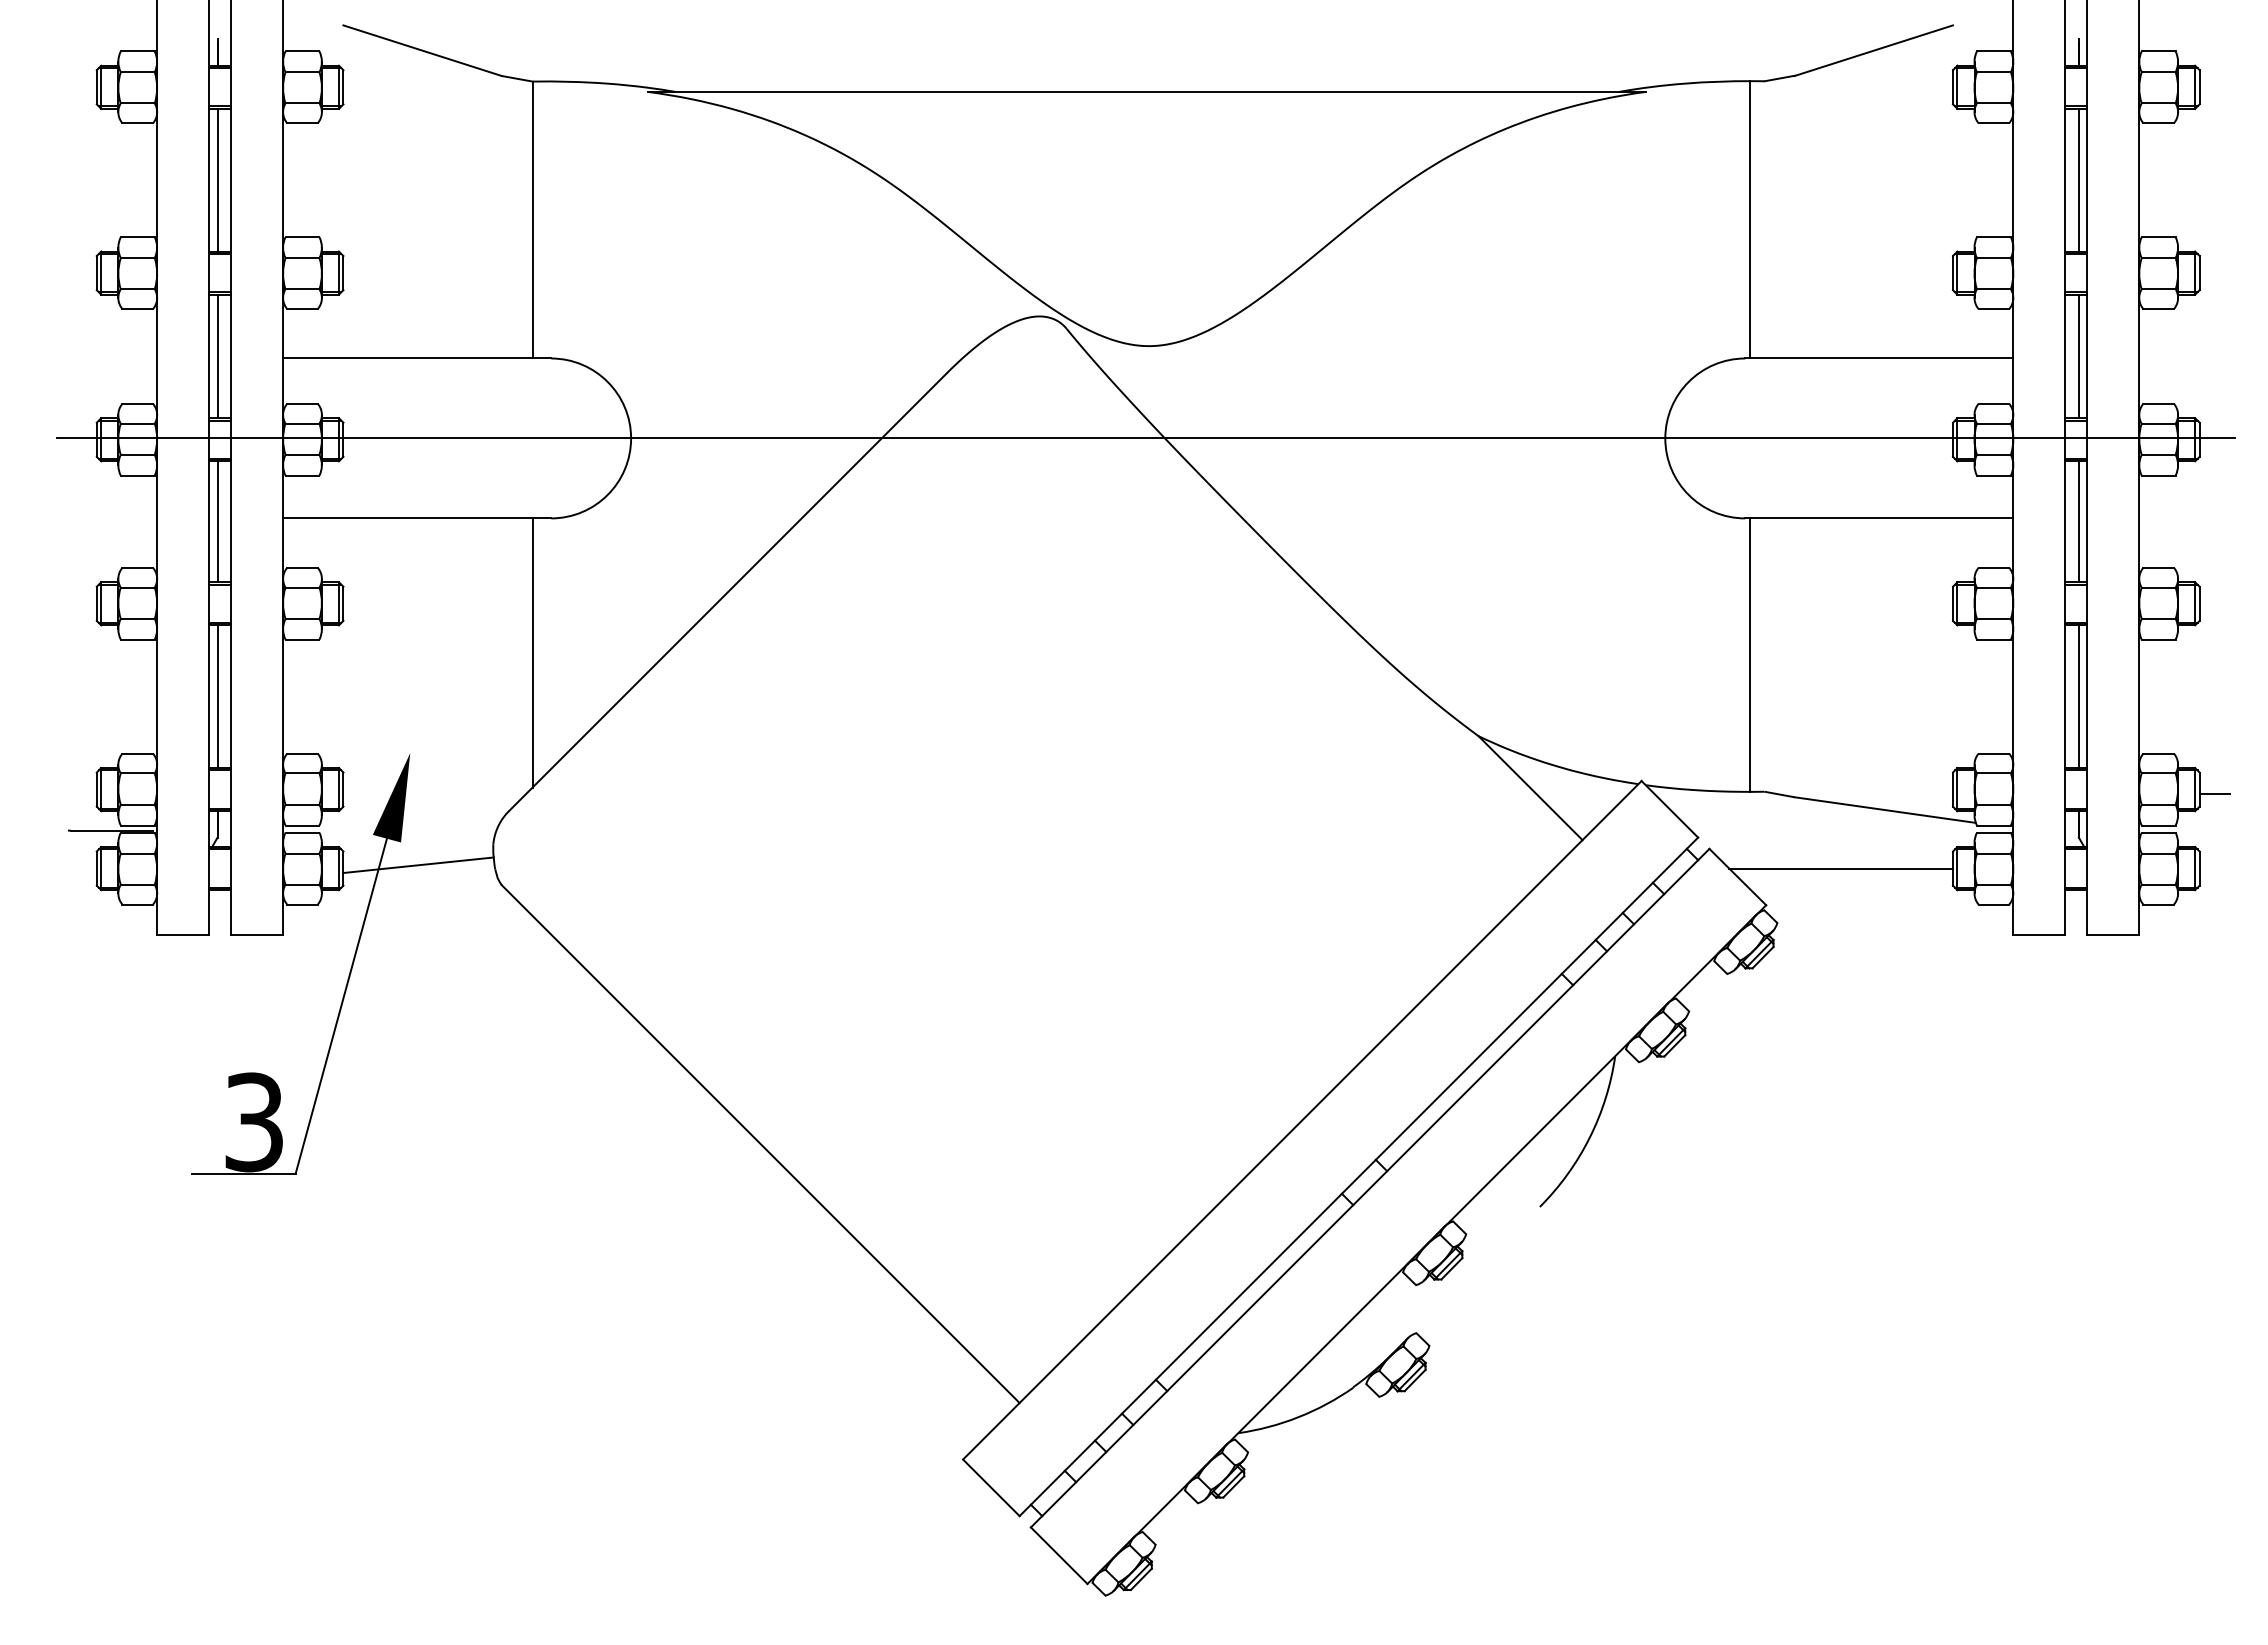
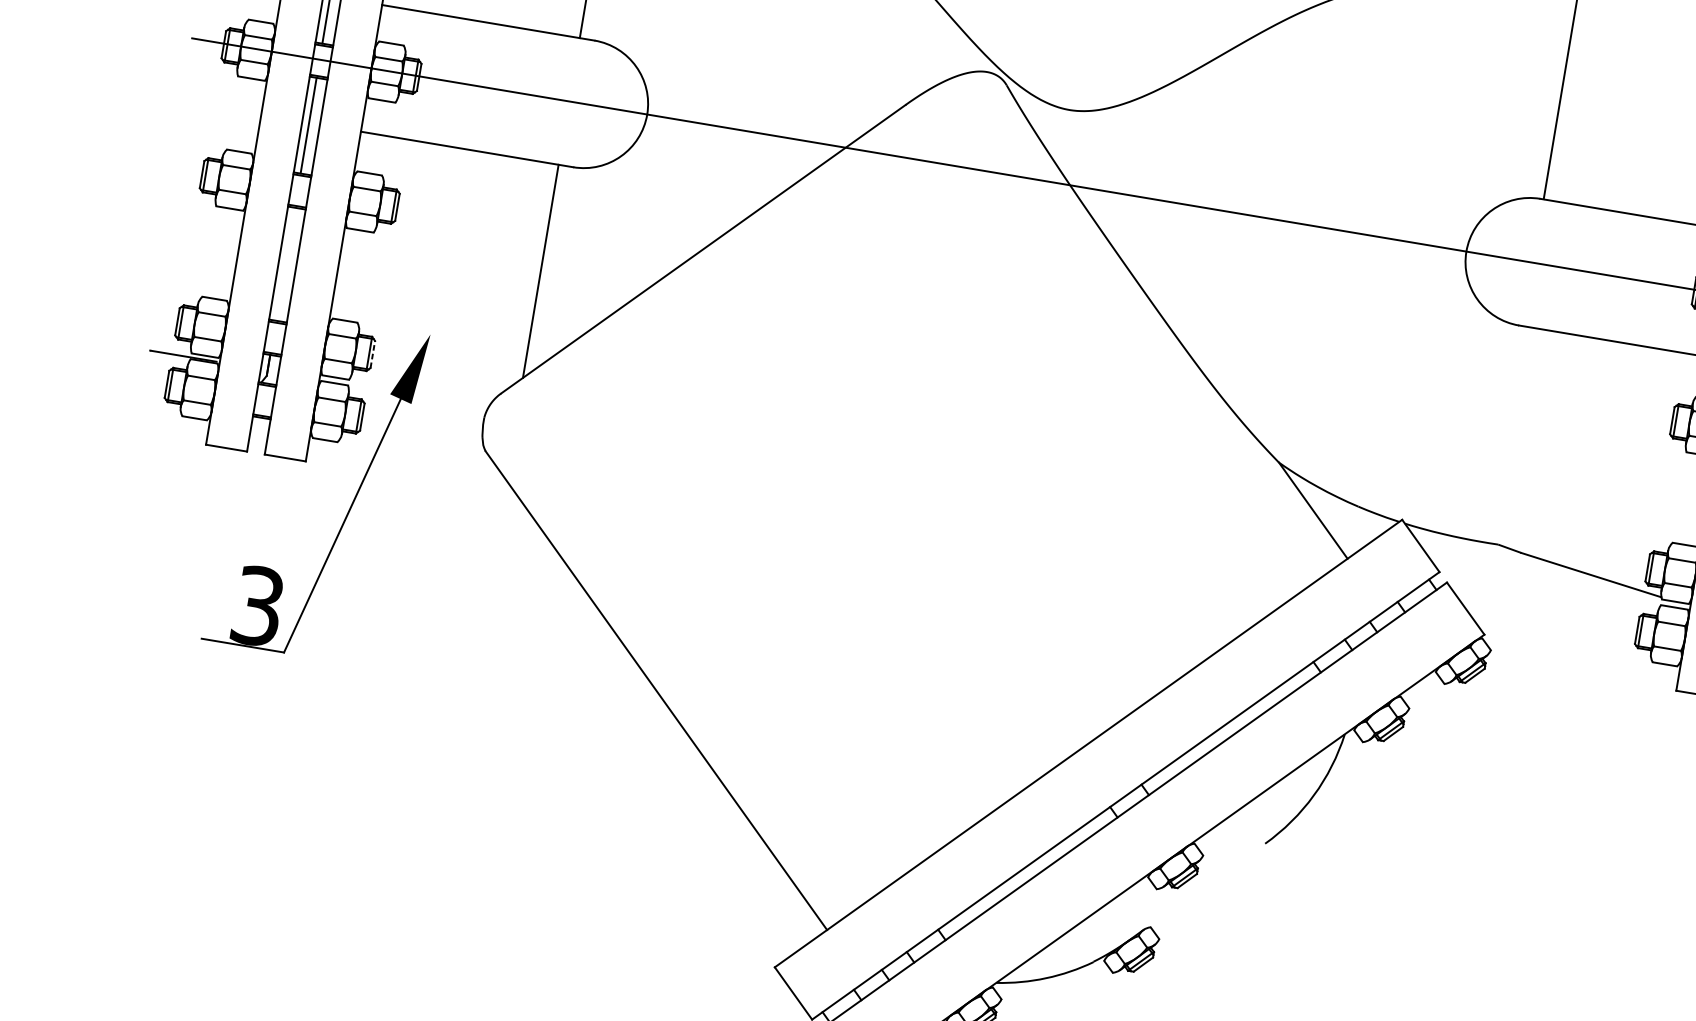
line: (1749, 654) -> (1504, 433), removed
line: (217, 696) -> (285, 264), removed
line: (343, 789) -> (372, 354), solid -> dashed
line: (418, 865) -> (422, 424), removed
line: (1840, 868) -> (1548, 615), removed

